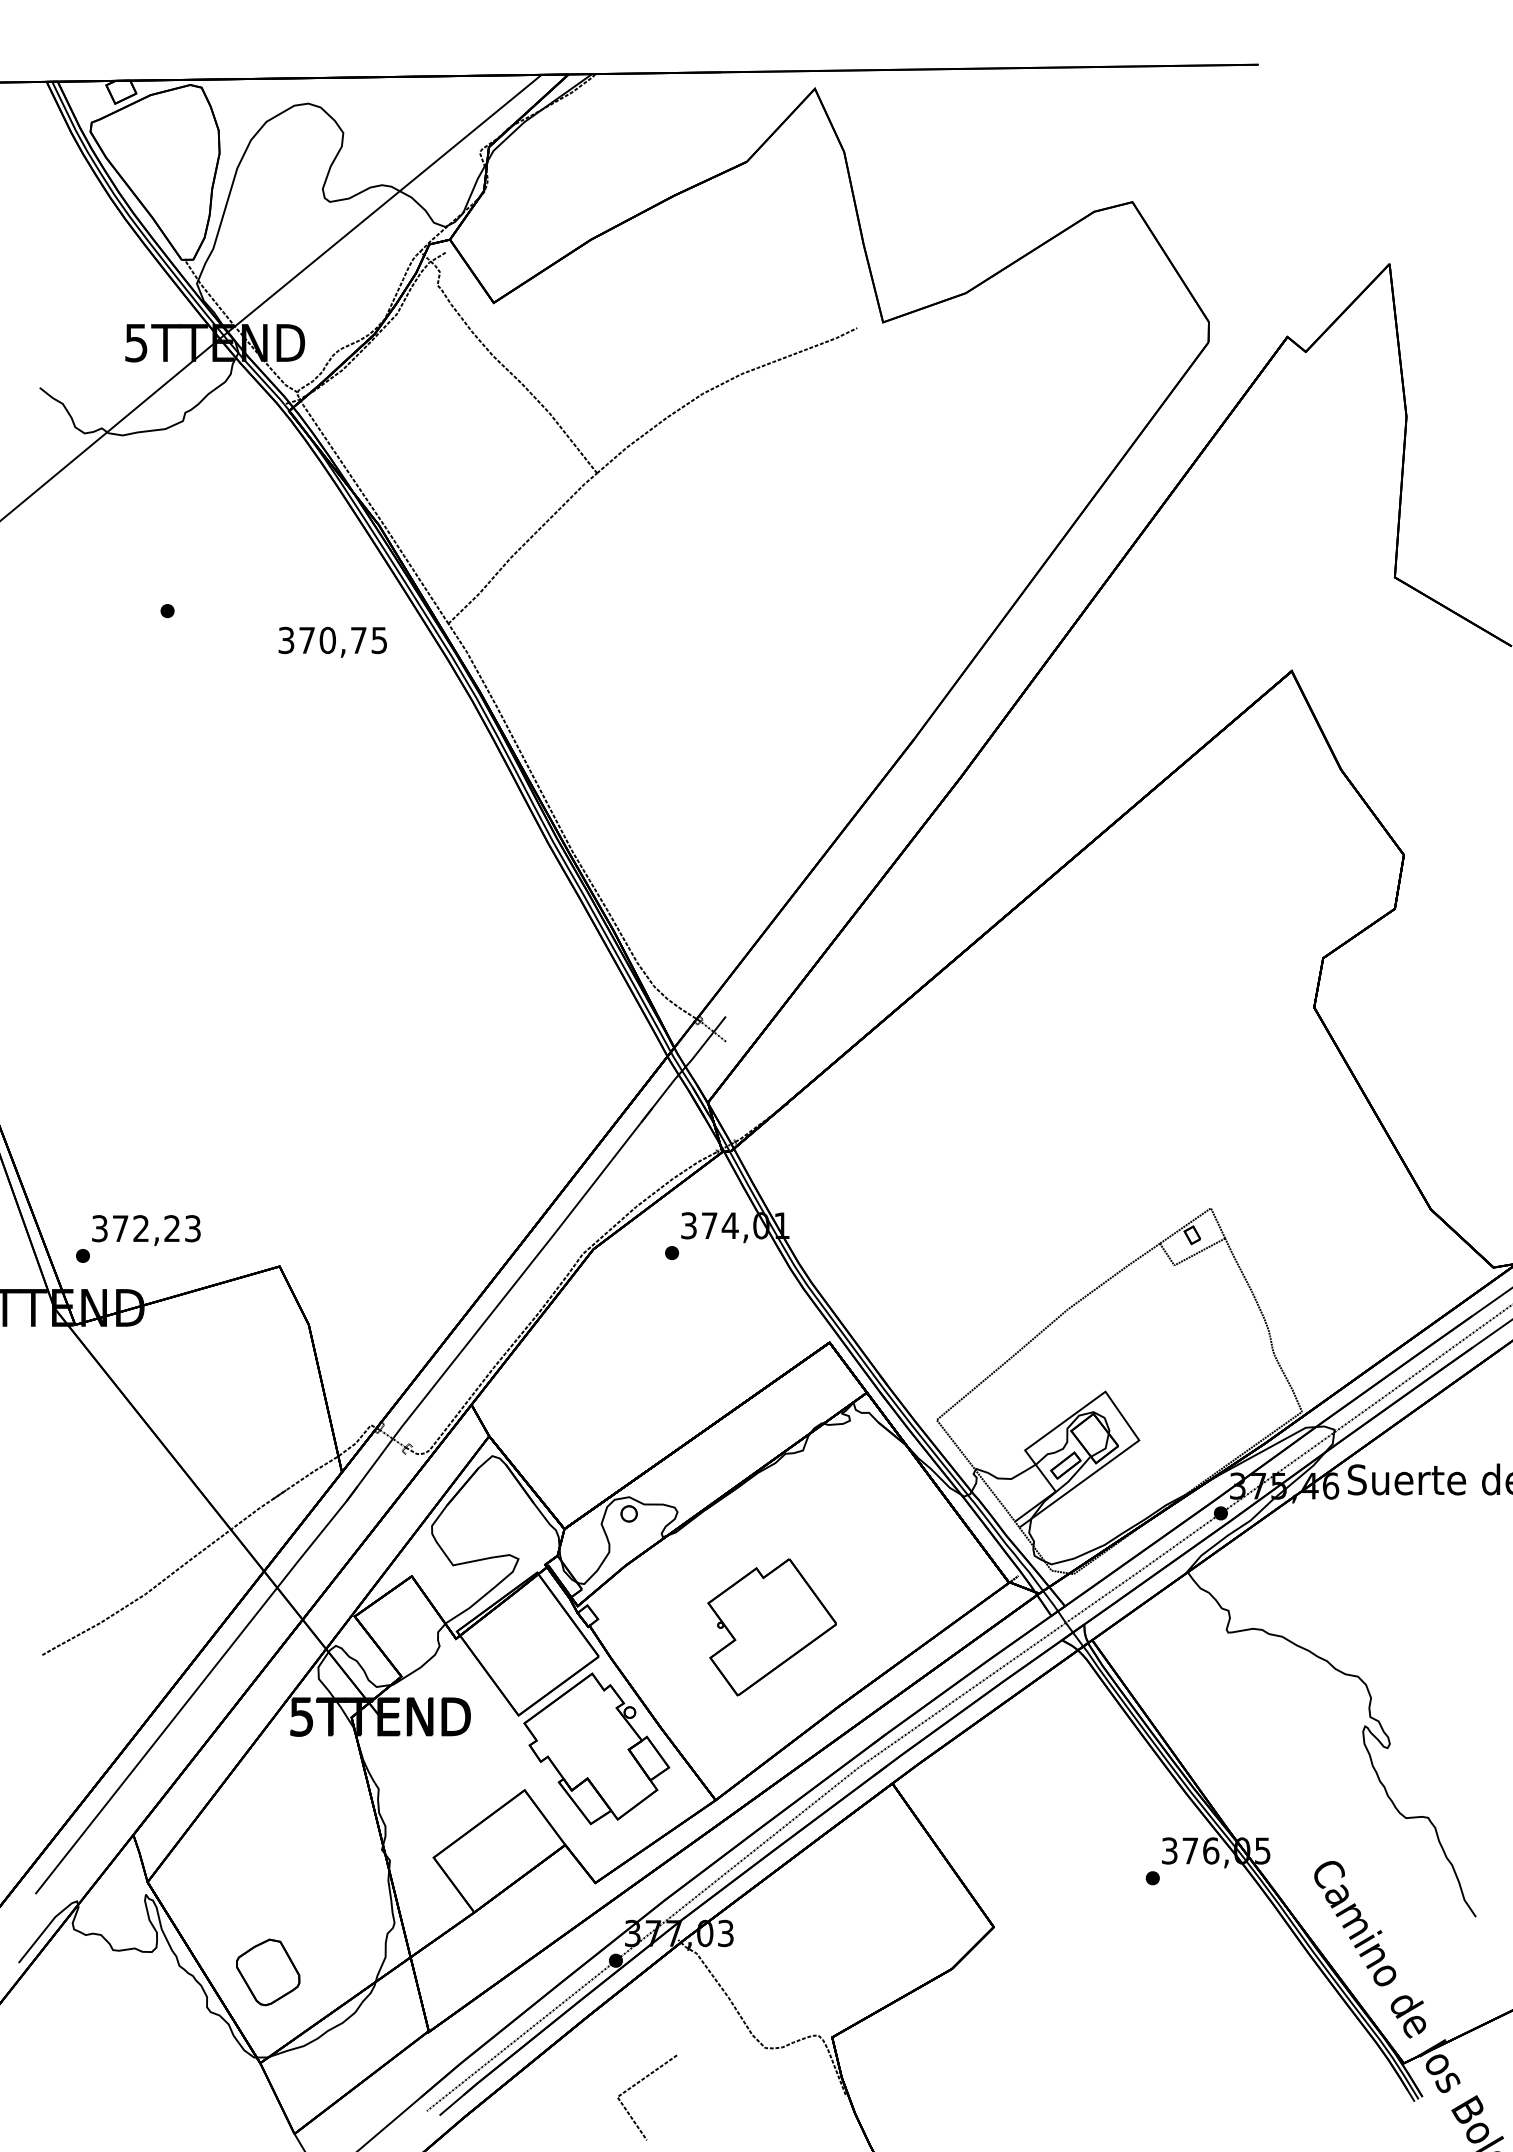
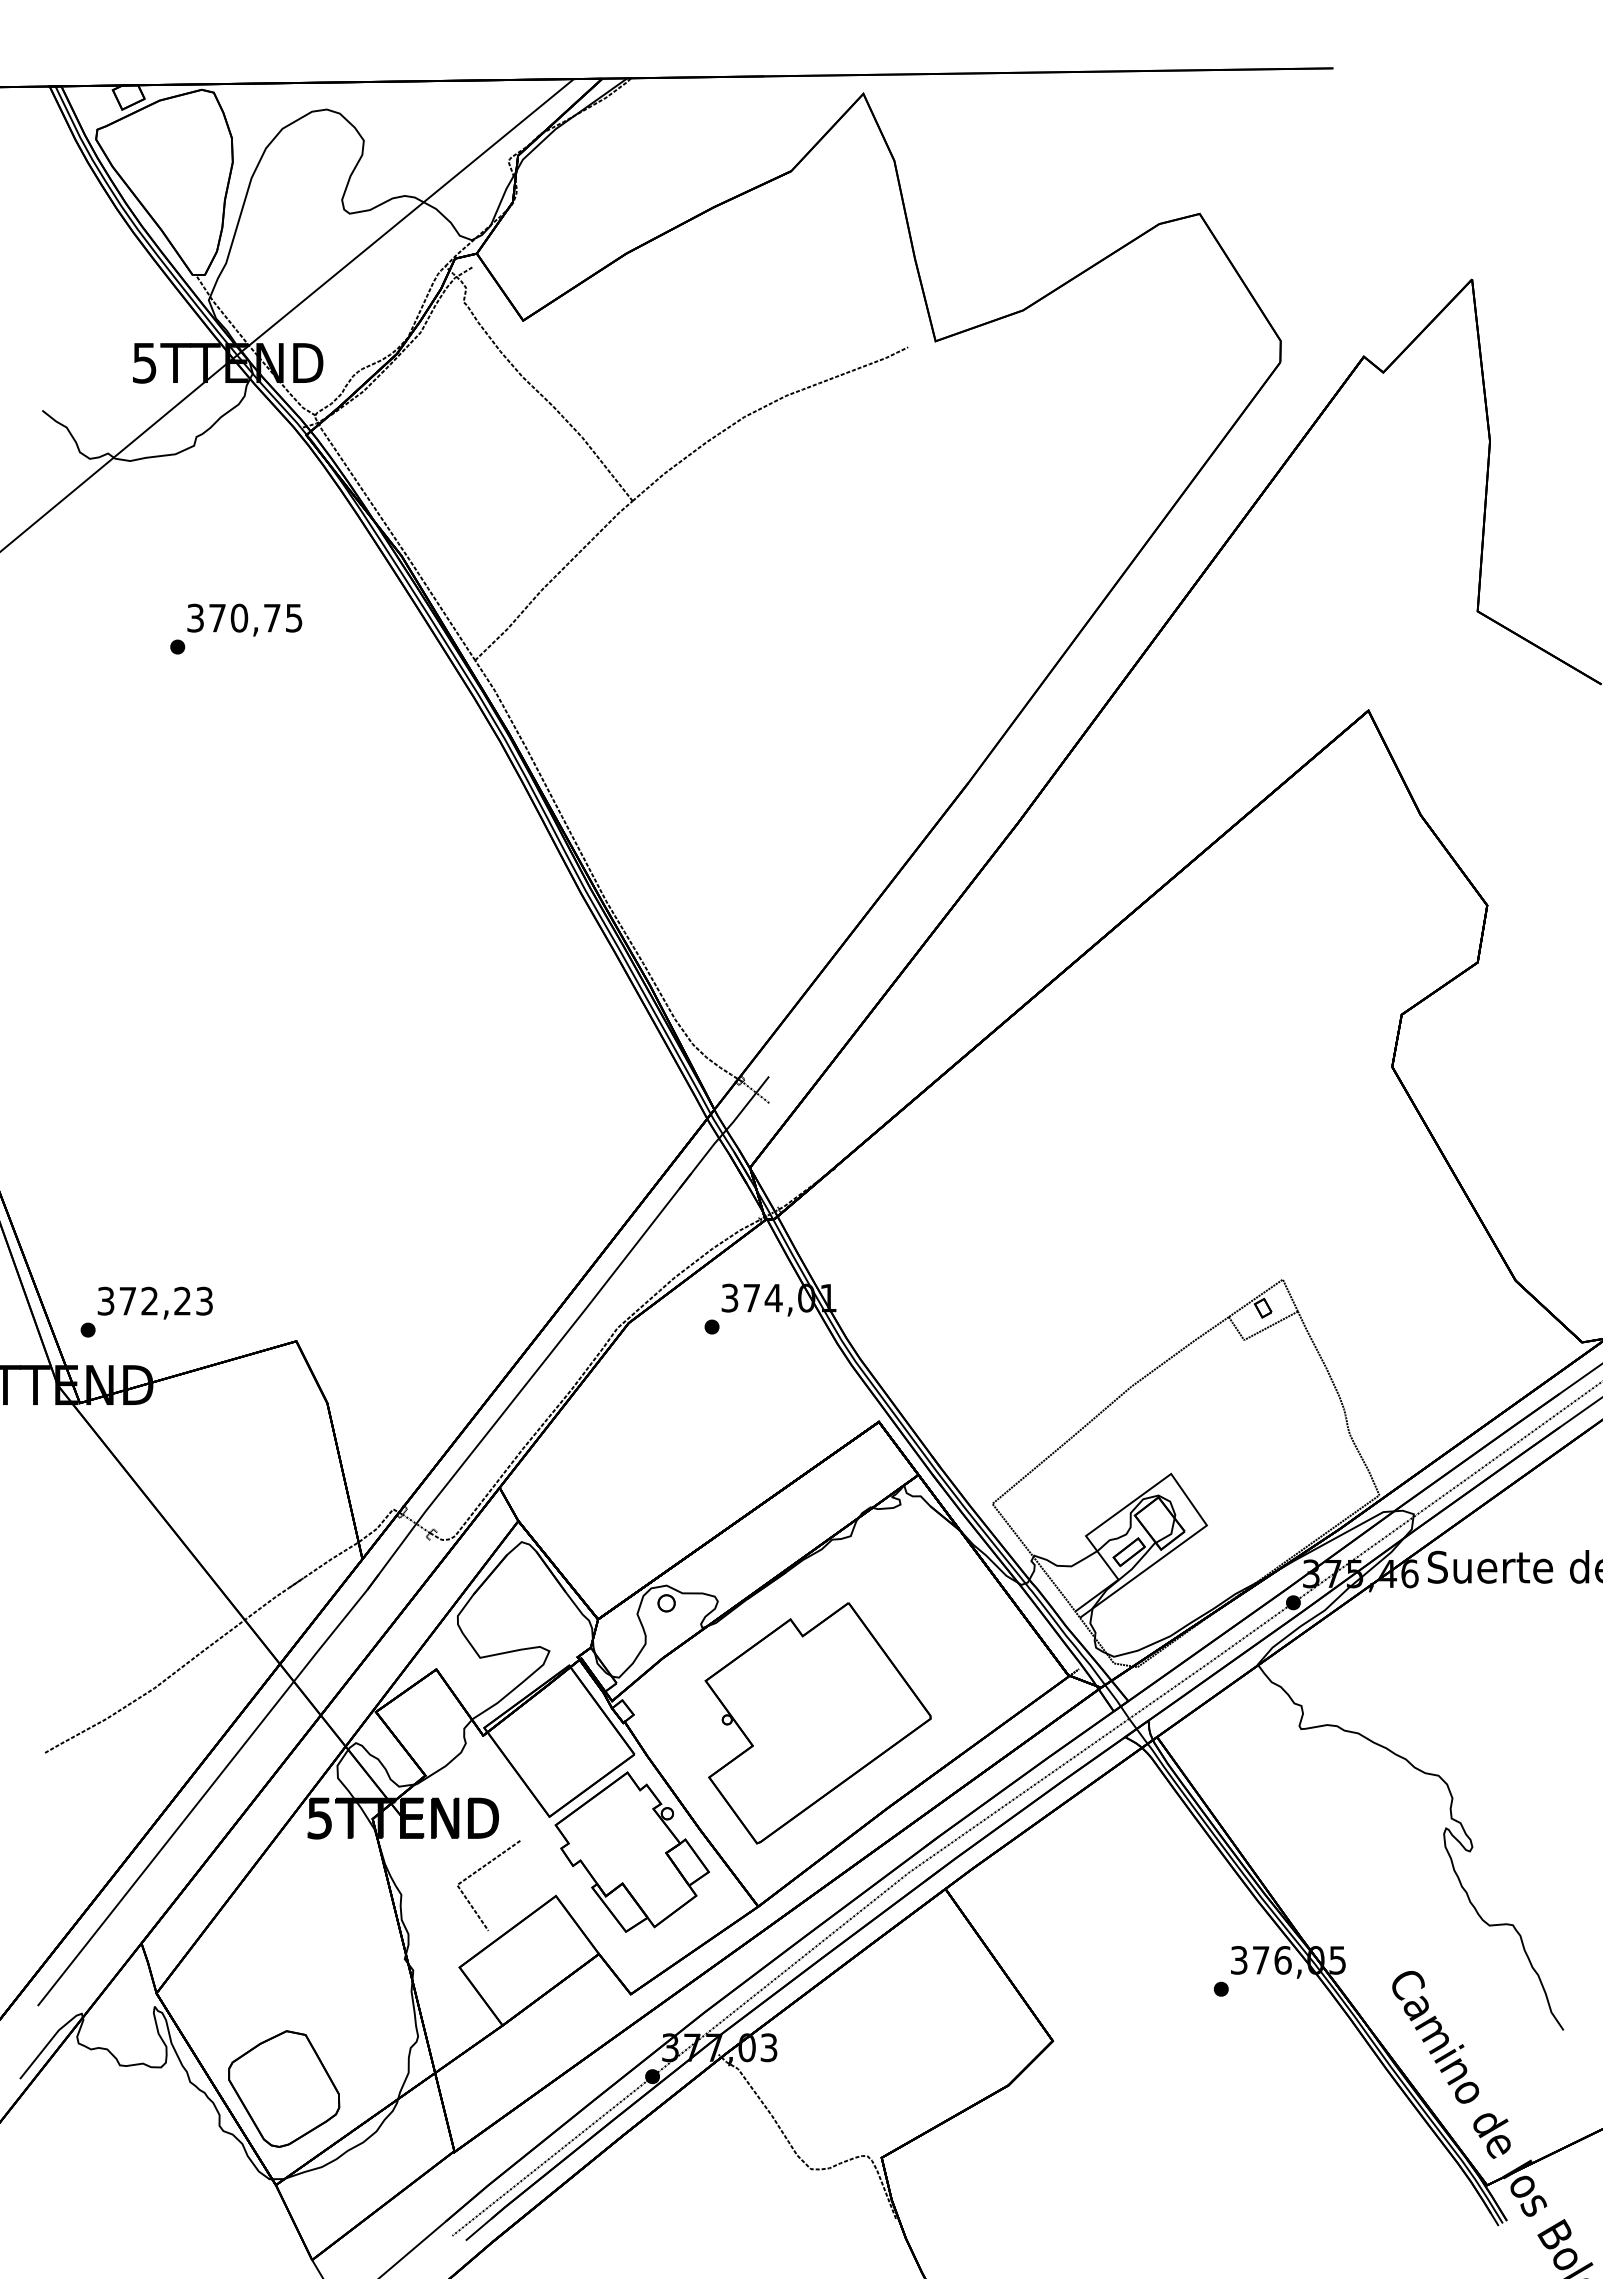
text: (332, 641) -> (244, 619), moved
part: (771, 1627) -> (817, 1723), size x1.67
part: (268, 1971) -> (284, 2088), size x1.67
line: (637, 2084) -> (478, 1871), moved

